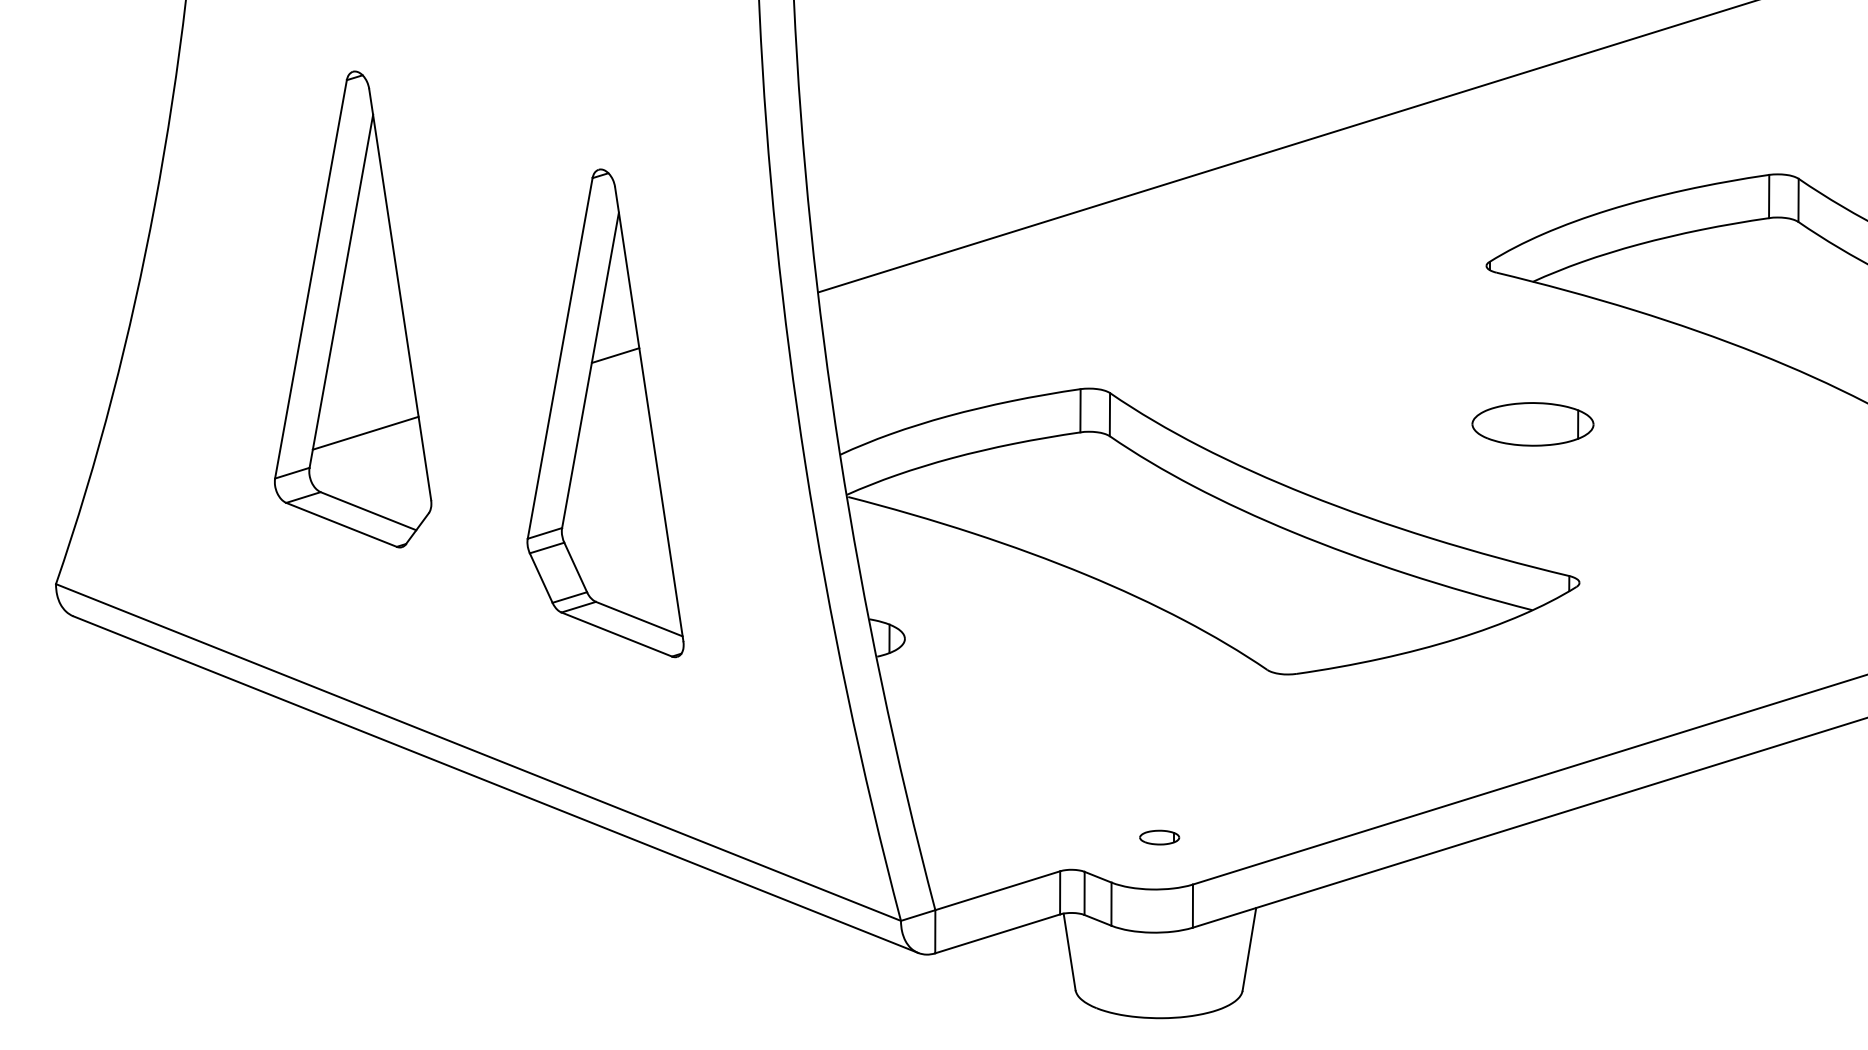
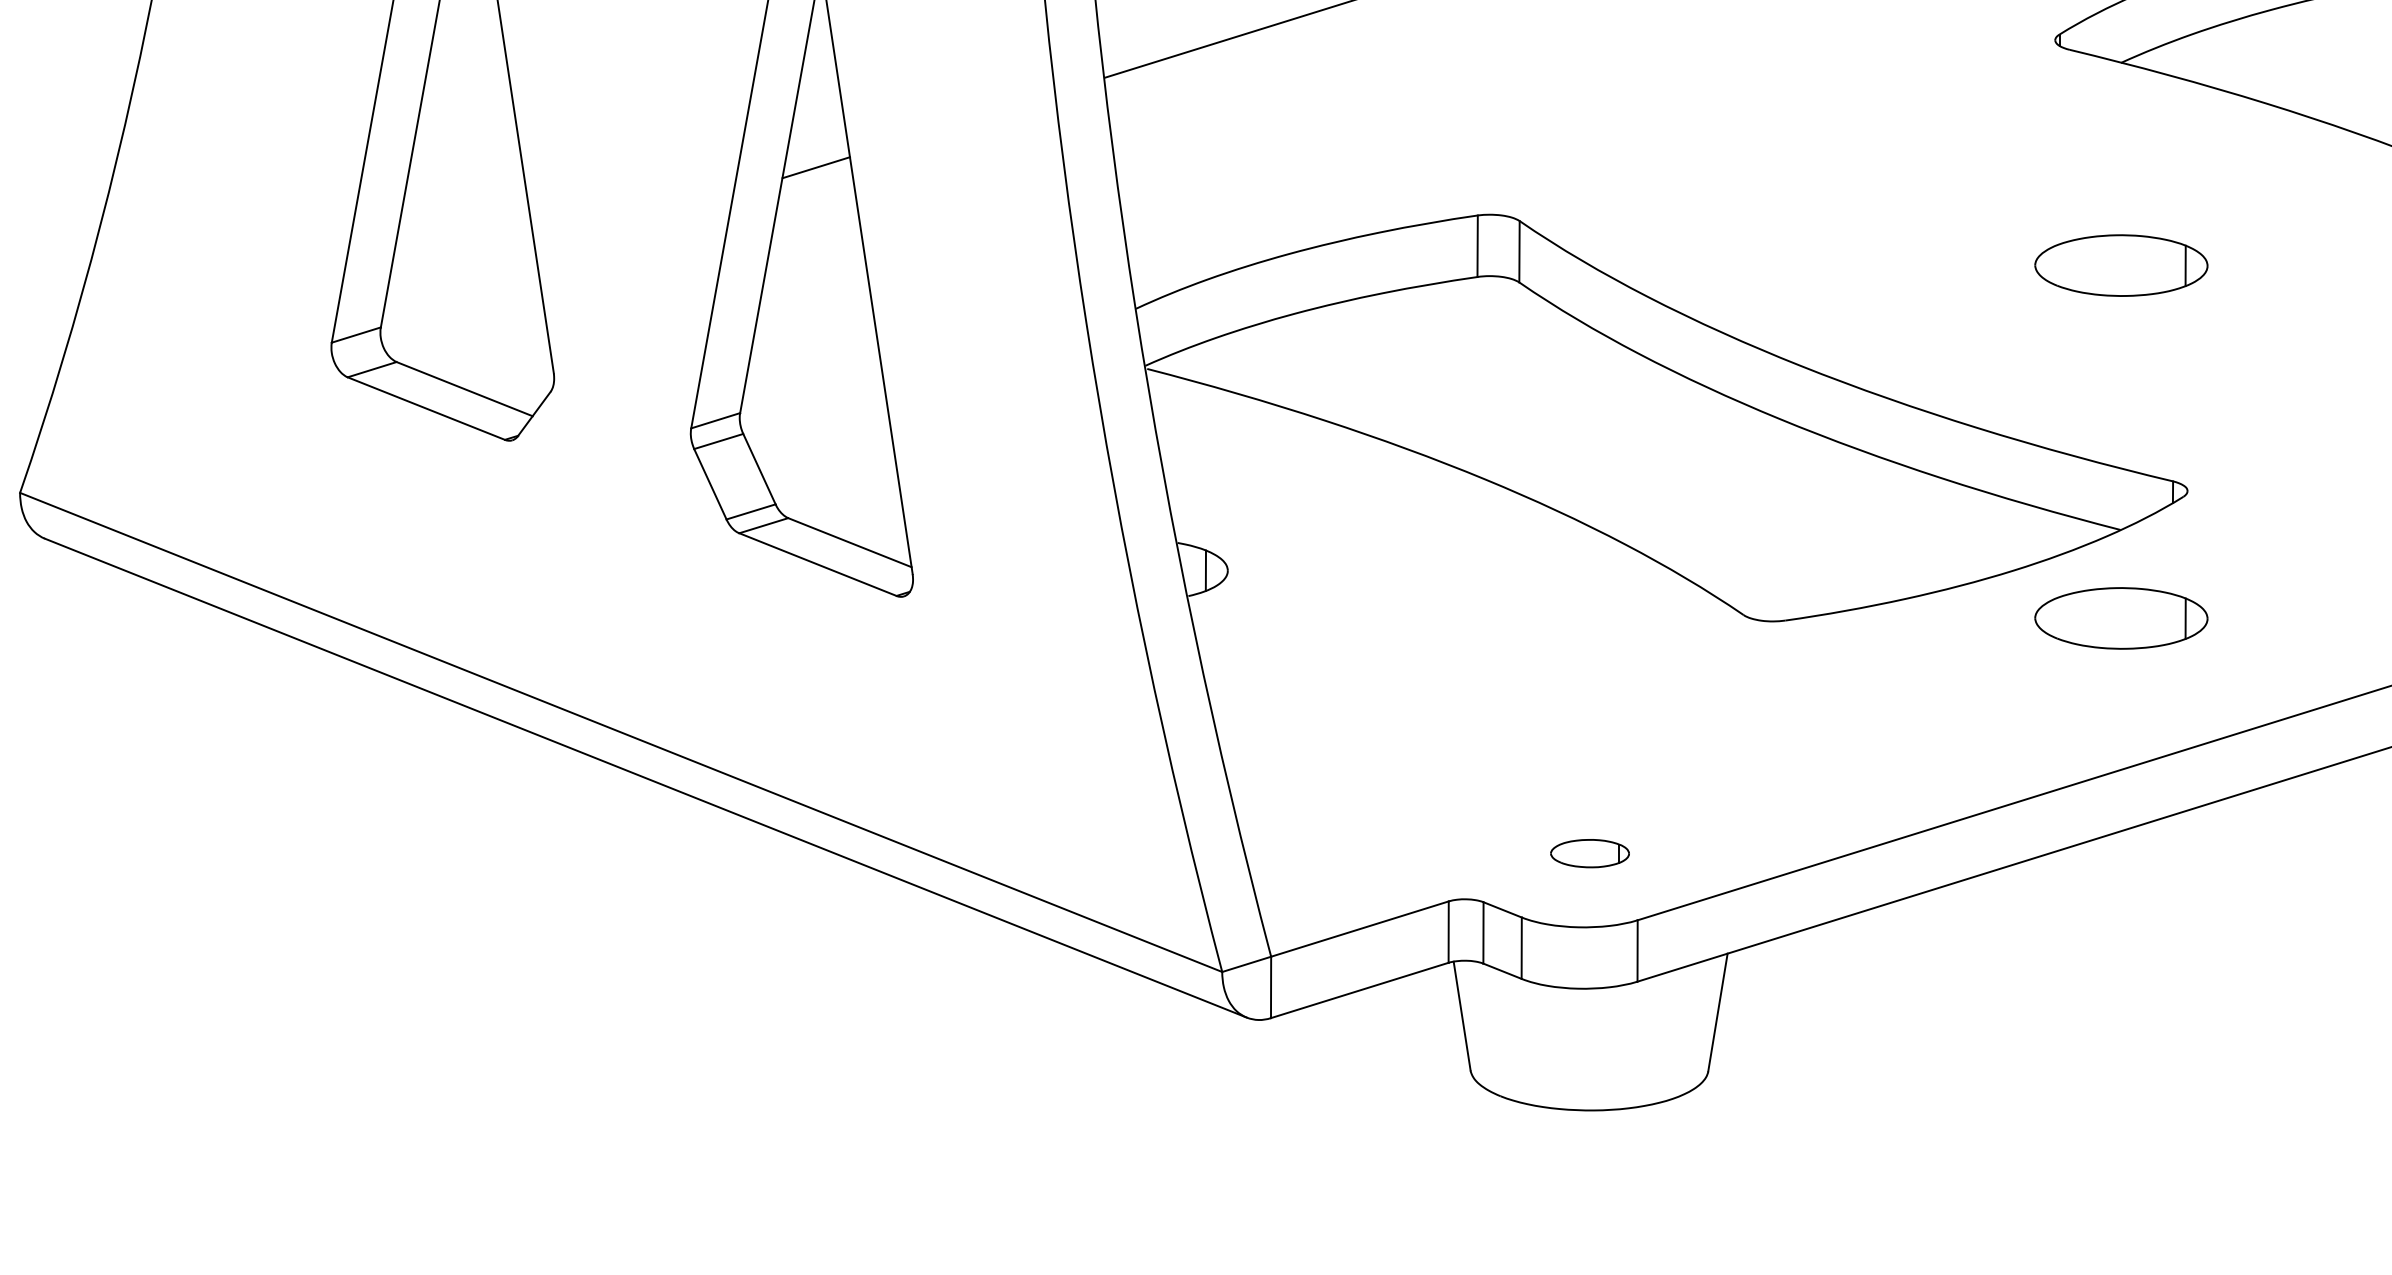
line: (365, 432) -> (460, 277), removed
part: (1532, 672) -> (2120, 618), added
part: (1159, 837) -> (1590, 853), size x1.4

